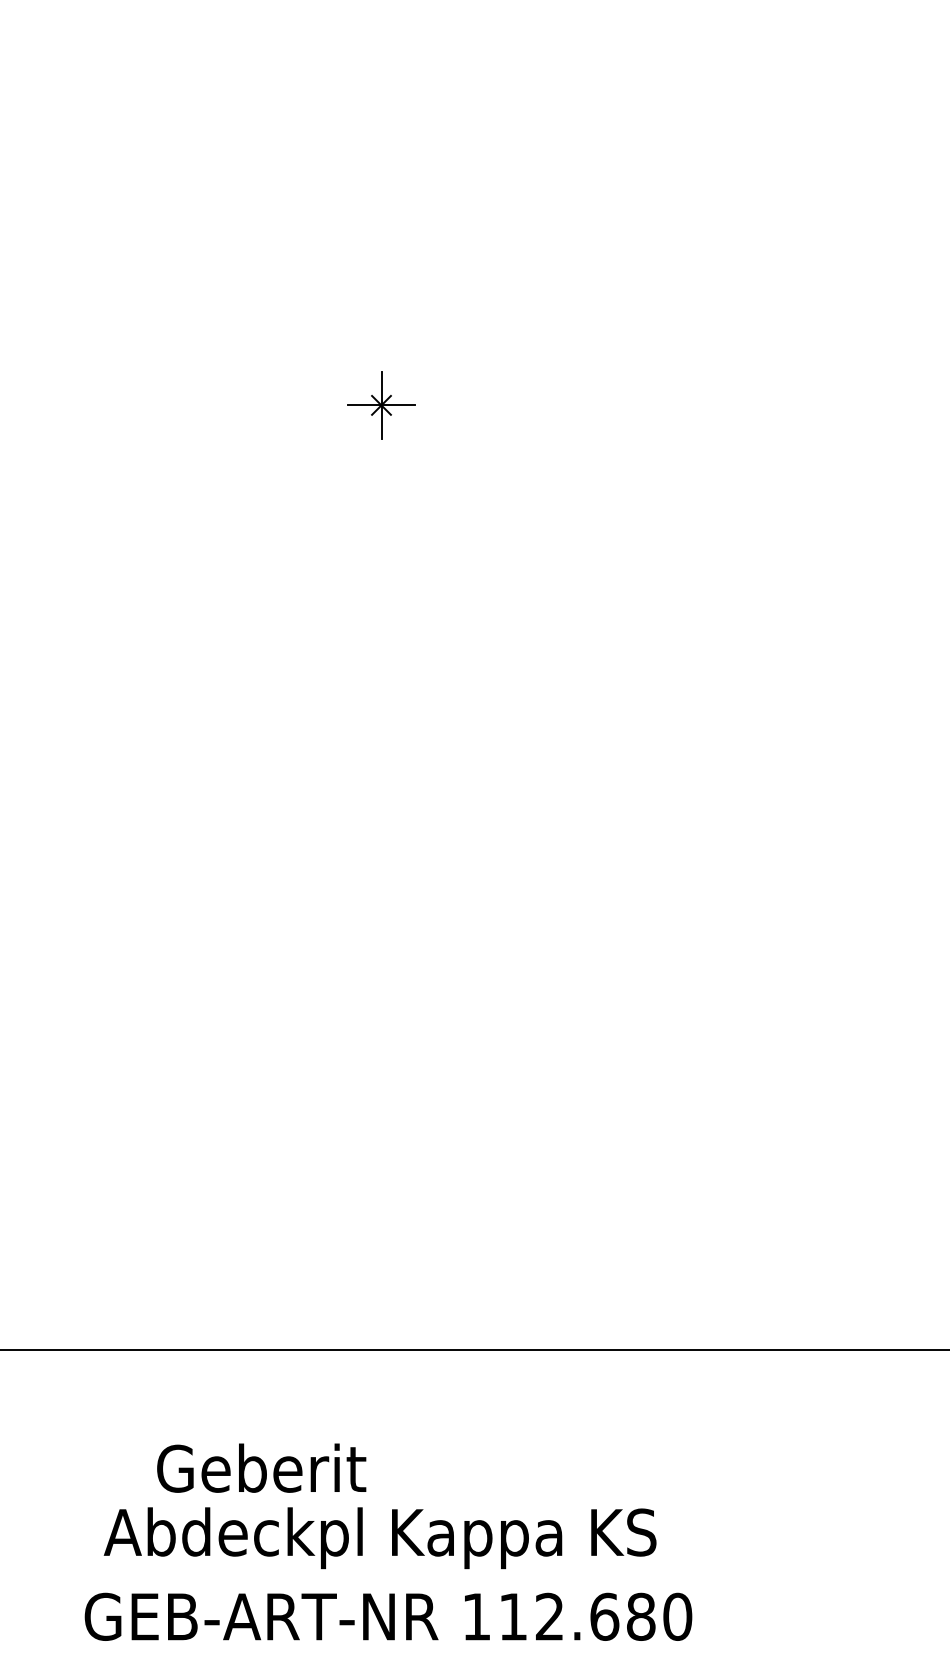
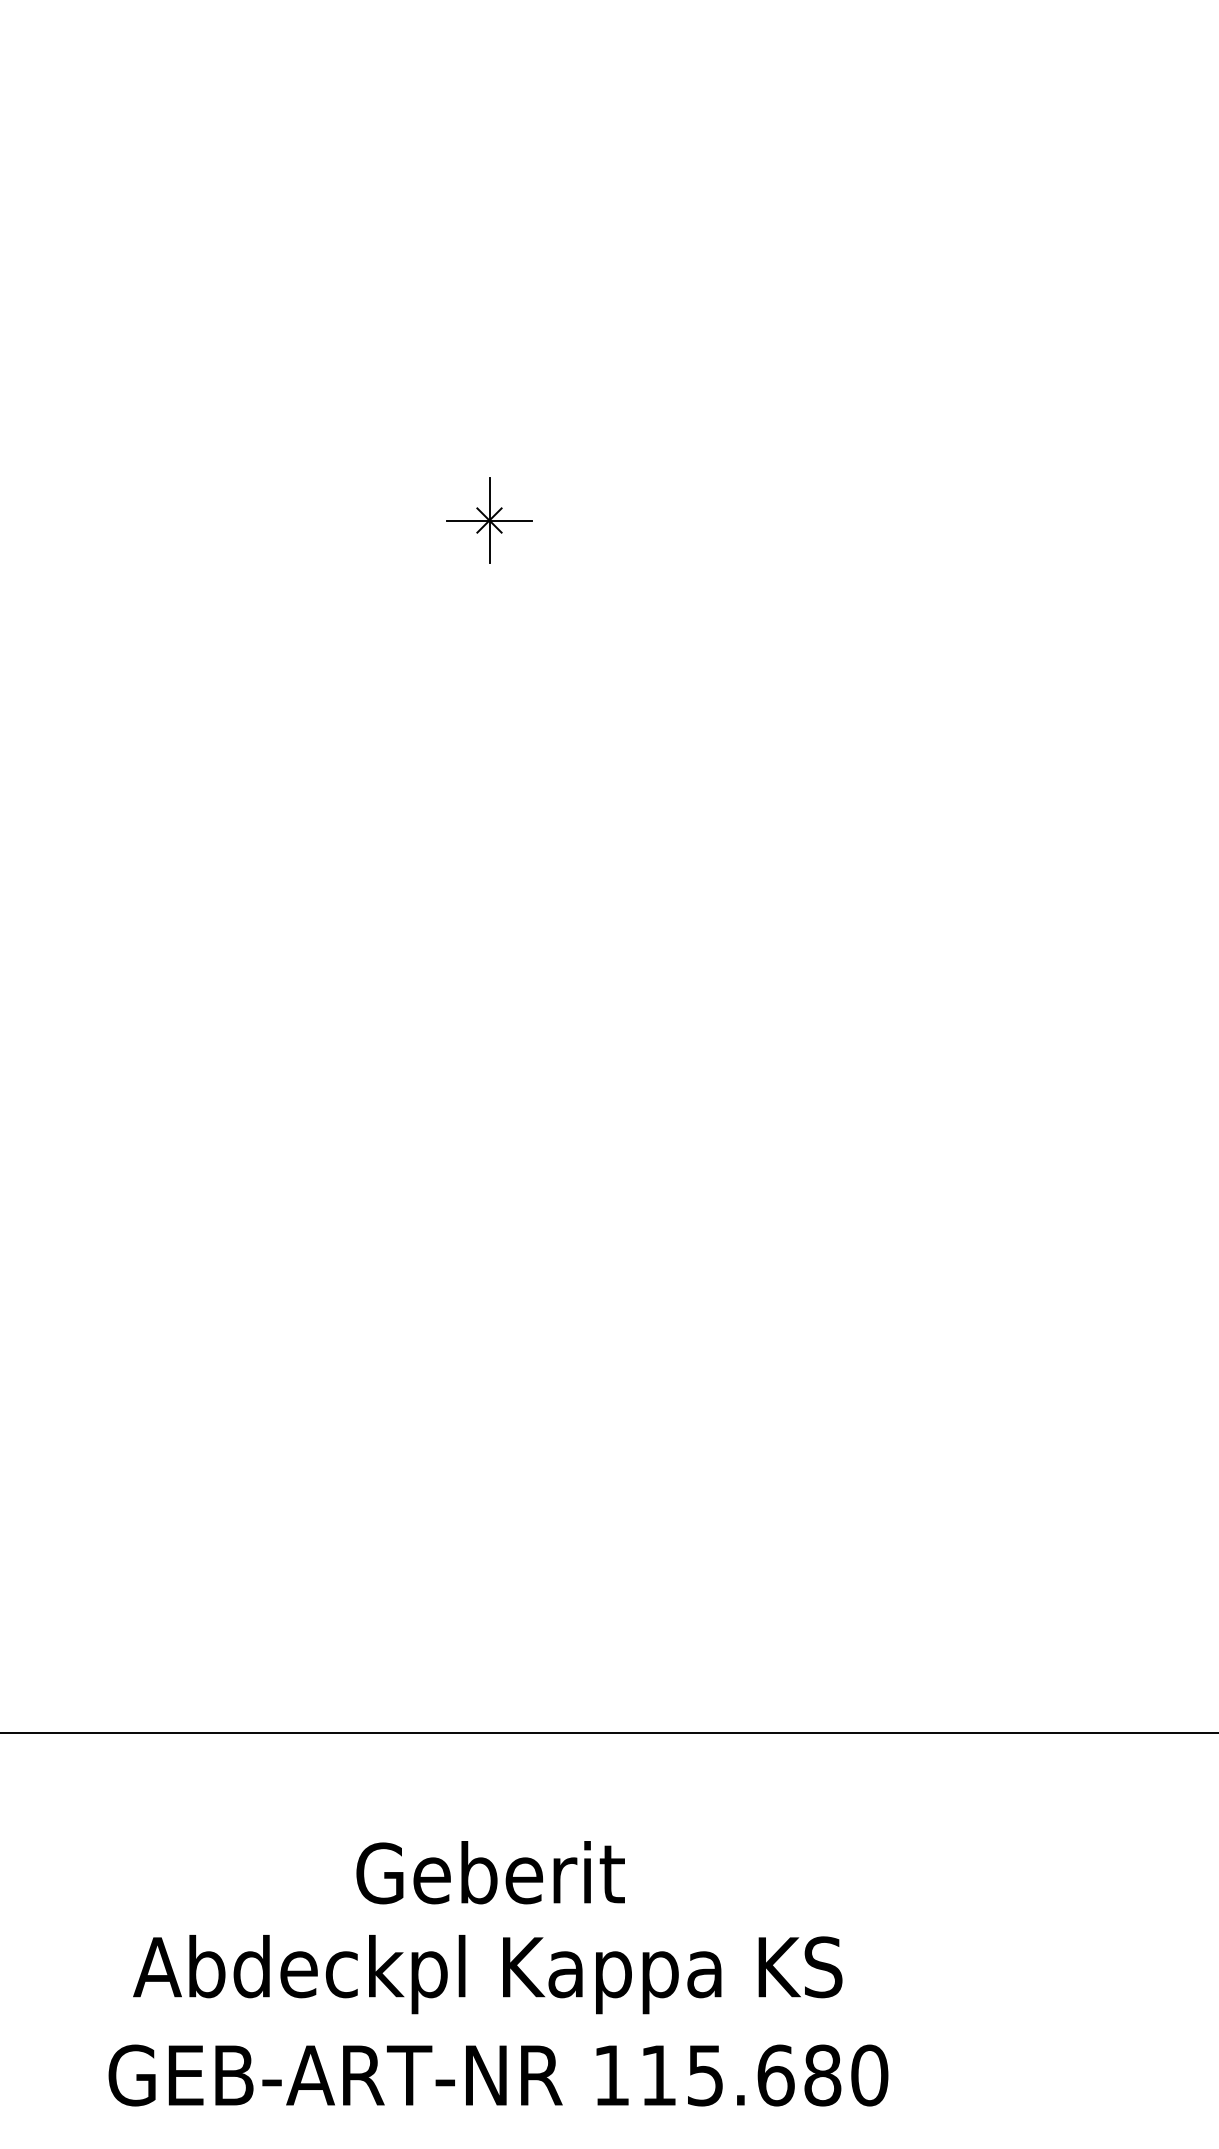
text: (261, 1468) -> (490, 1872), moved
text: (549, 1616) -> (704, 2075), 112.680 -> 115.680

